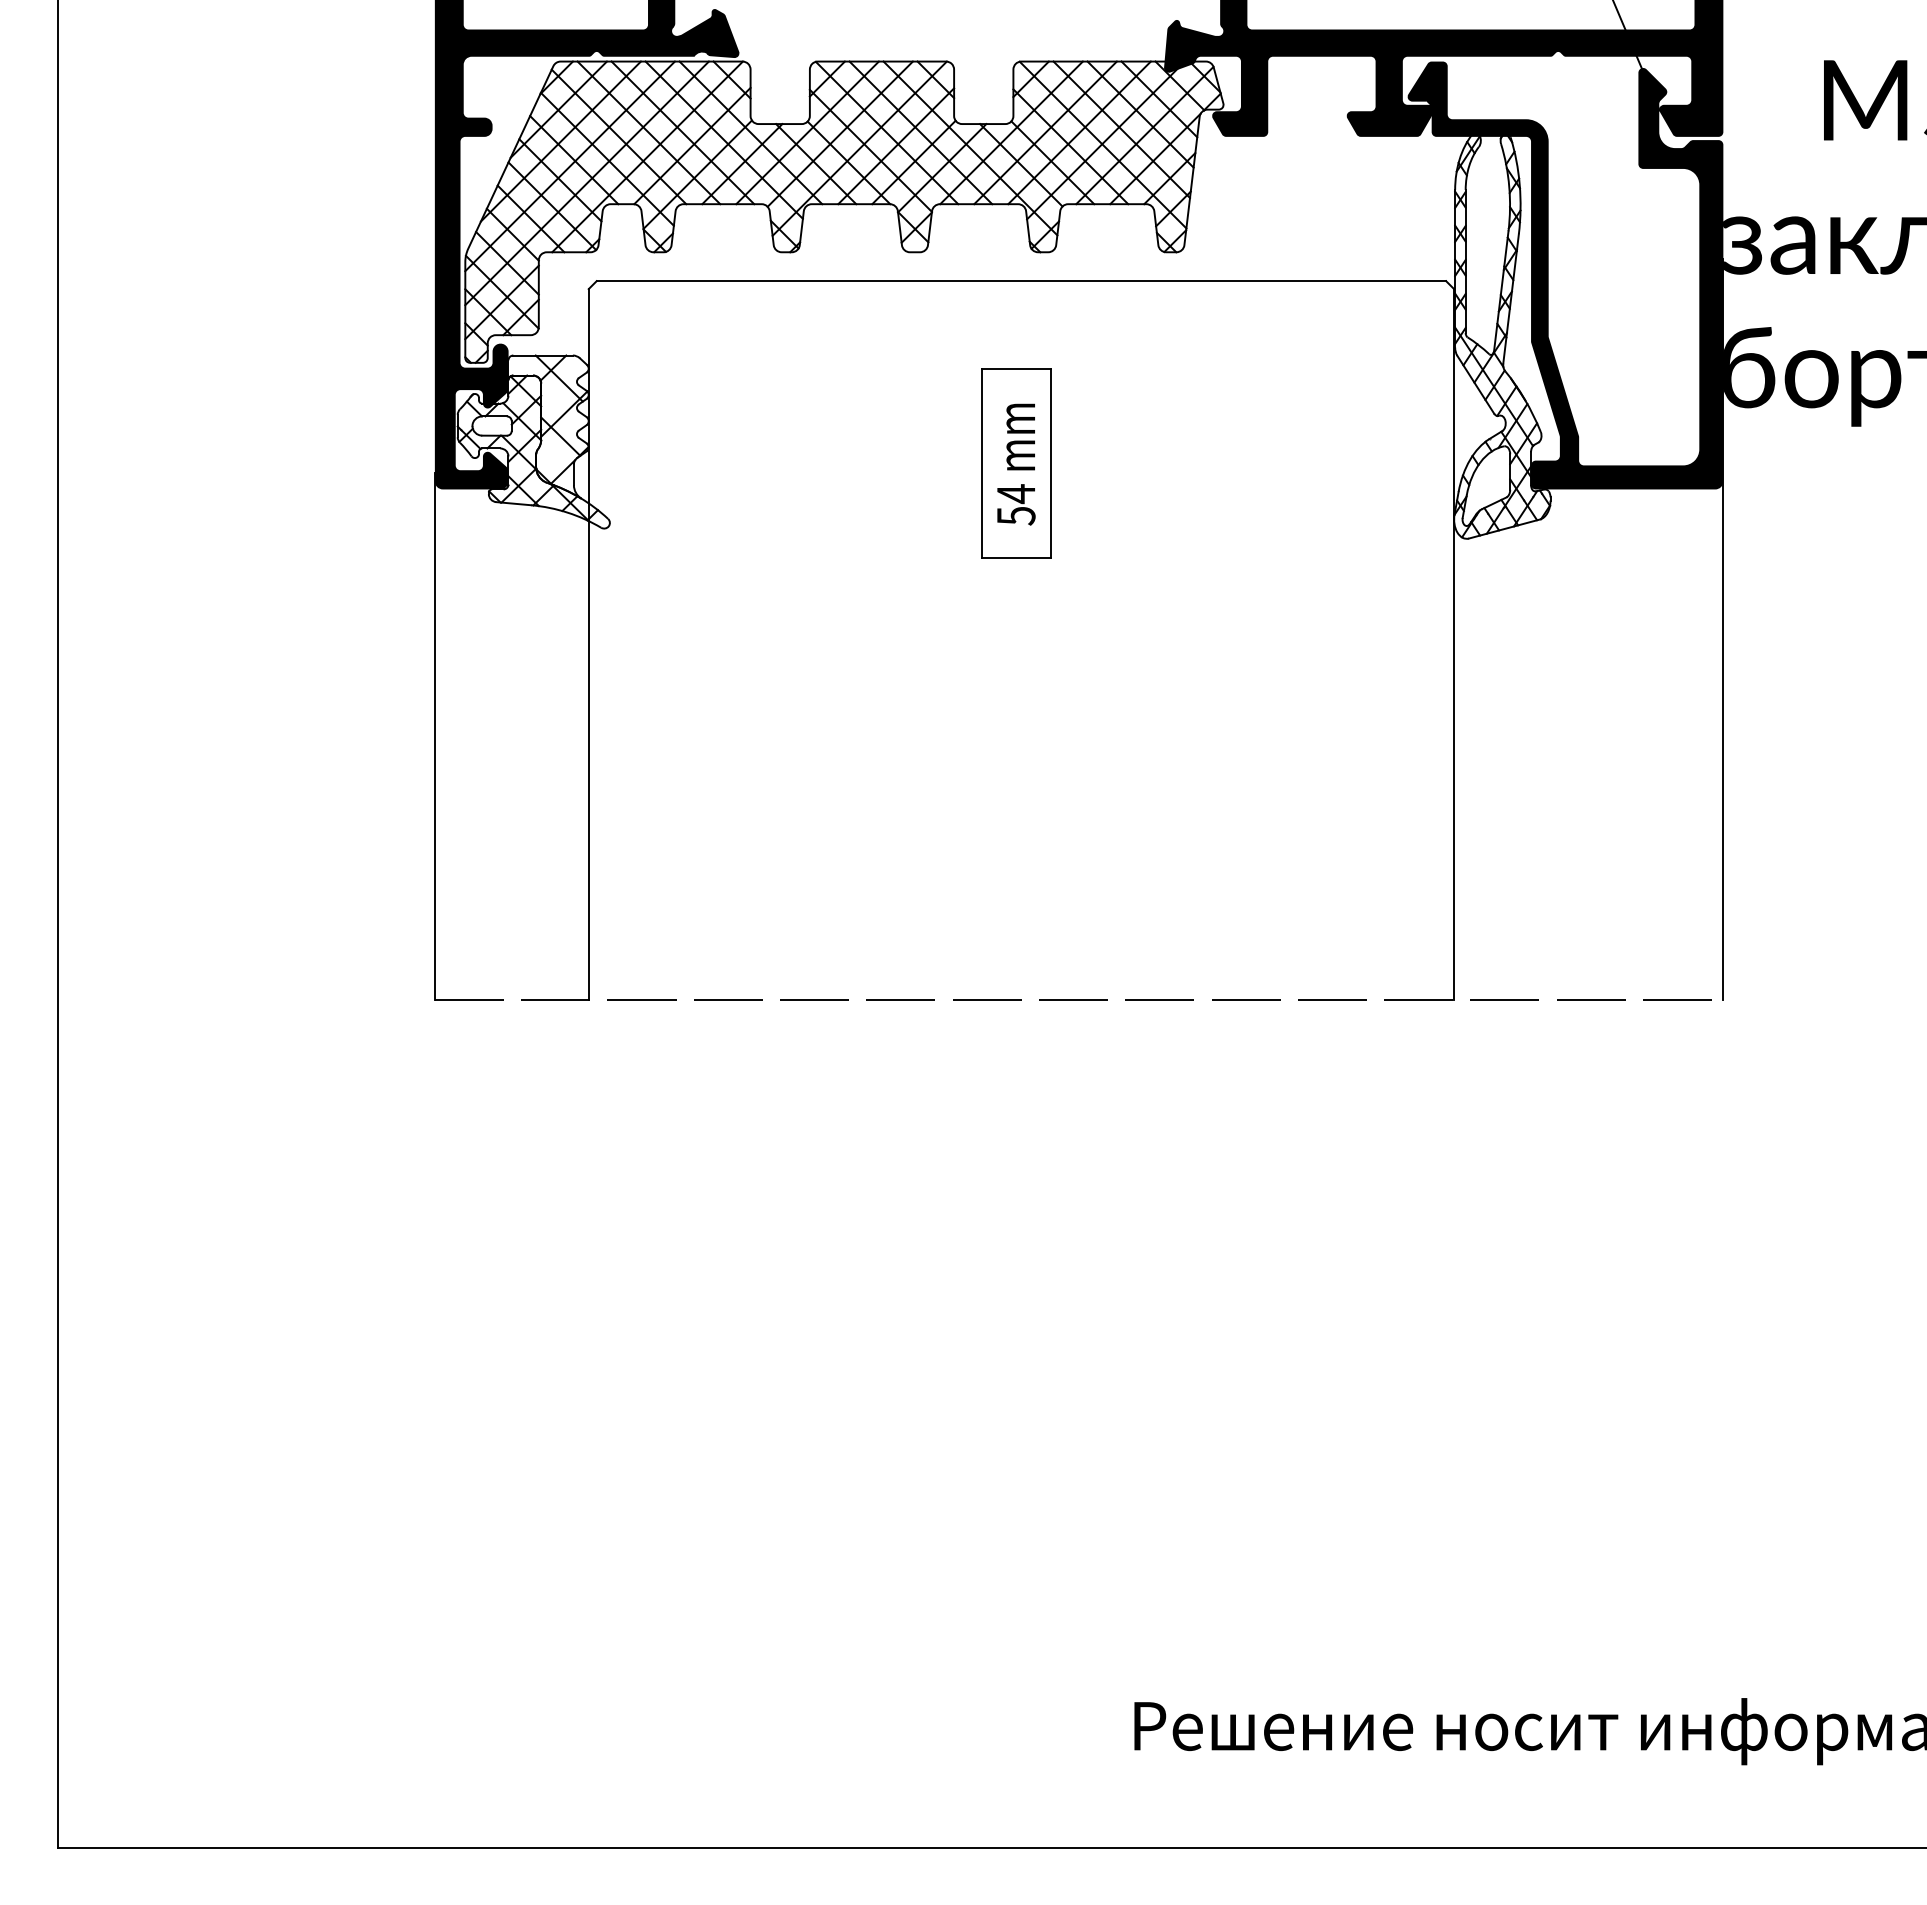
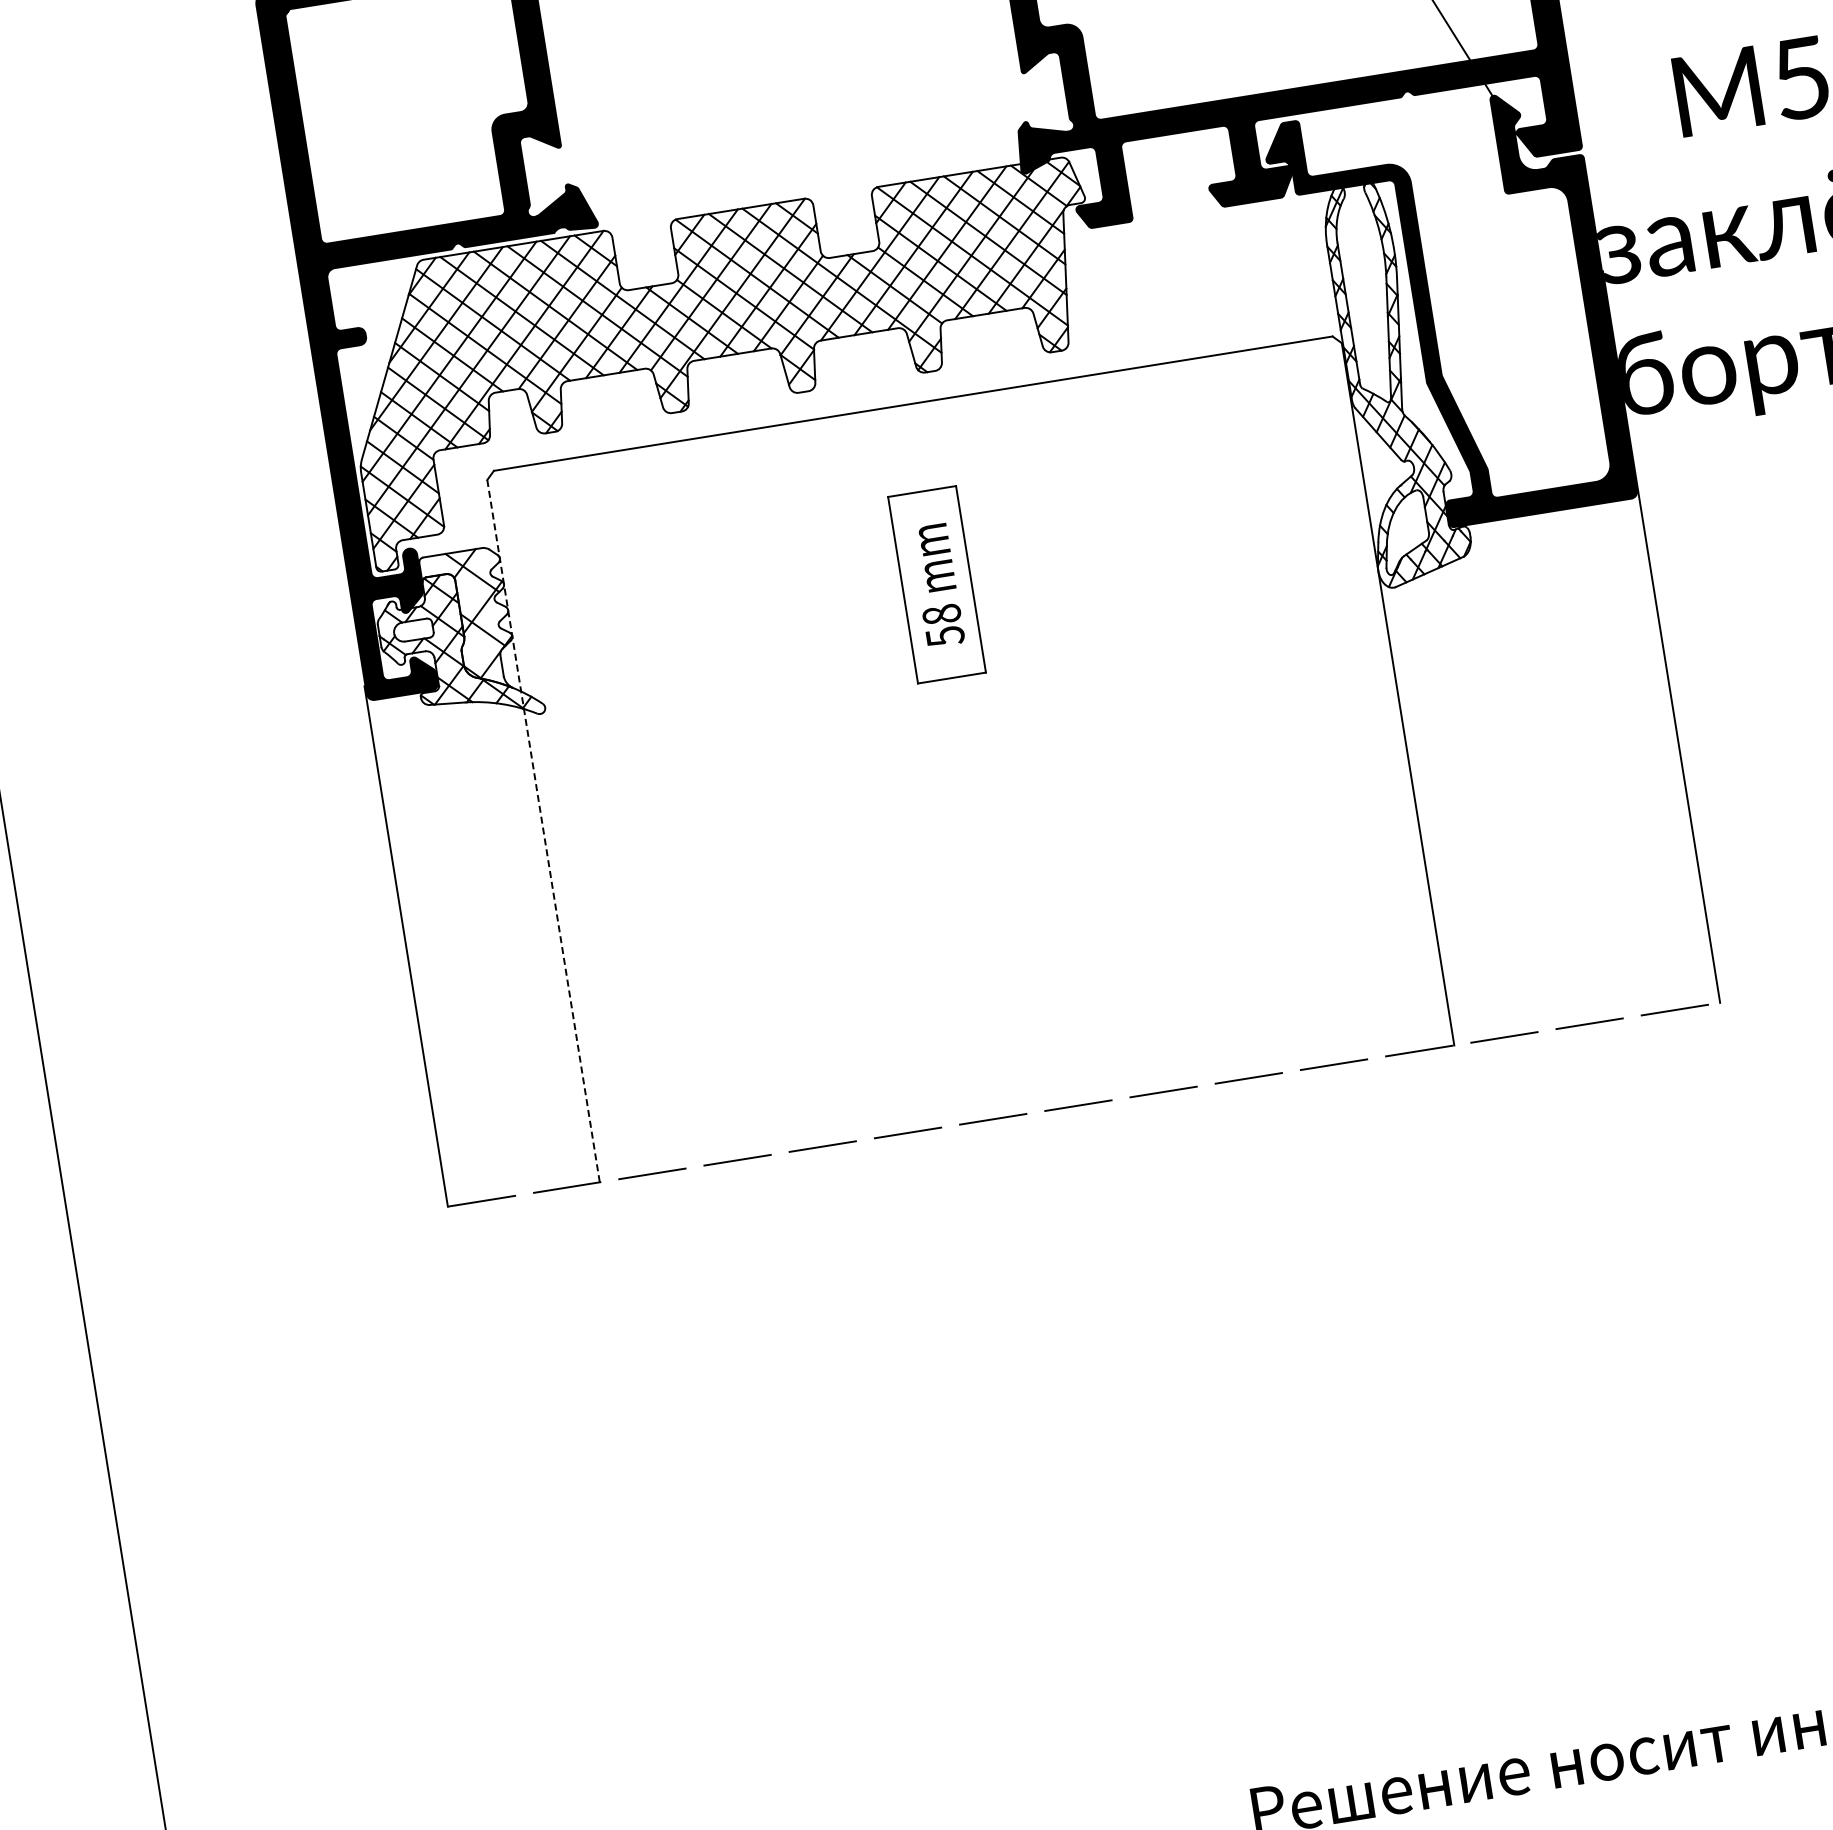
text: (1015, 494) -> (941, 615), 54 -> 58
line: (588, 644) -> (543, 830), solid -> dashed

